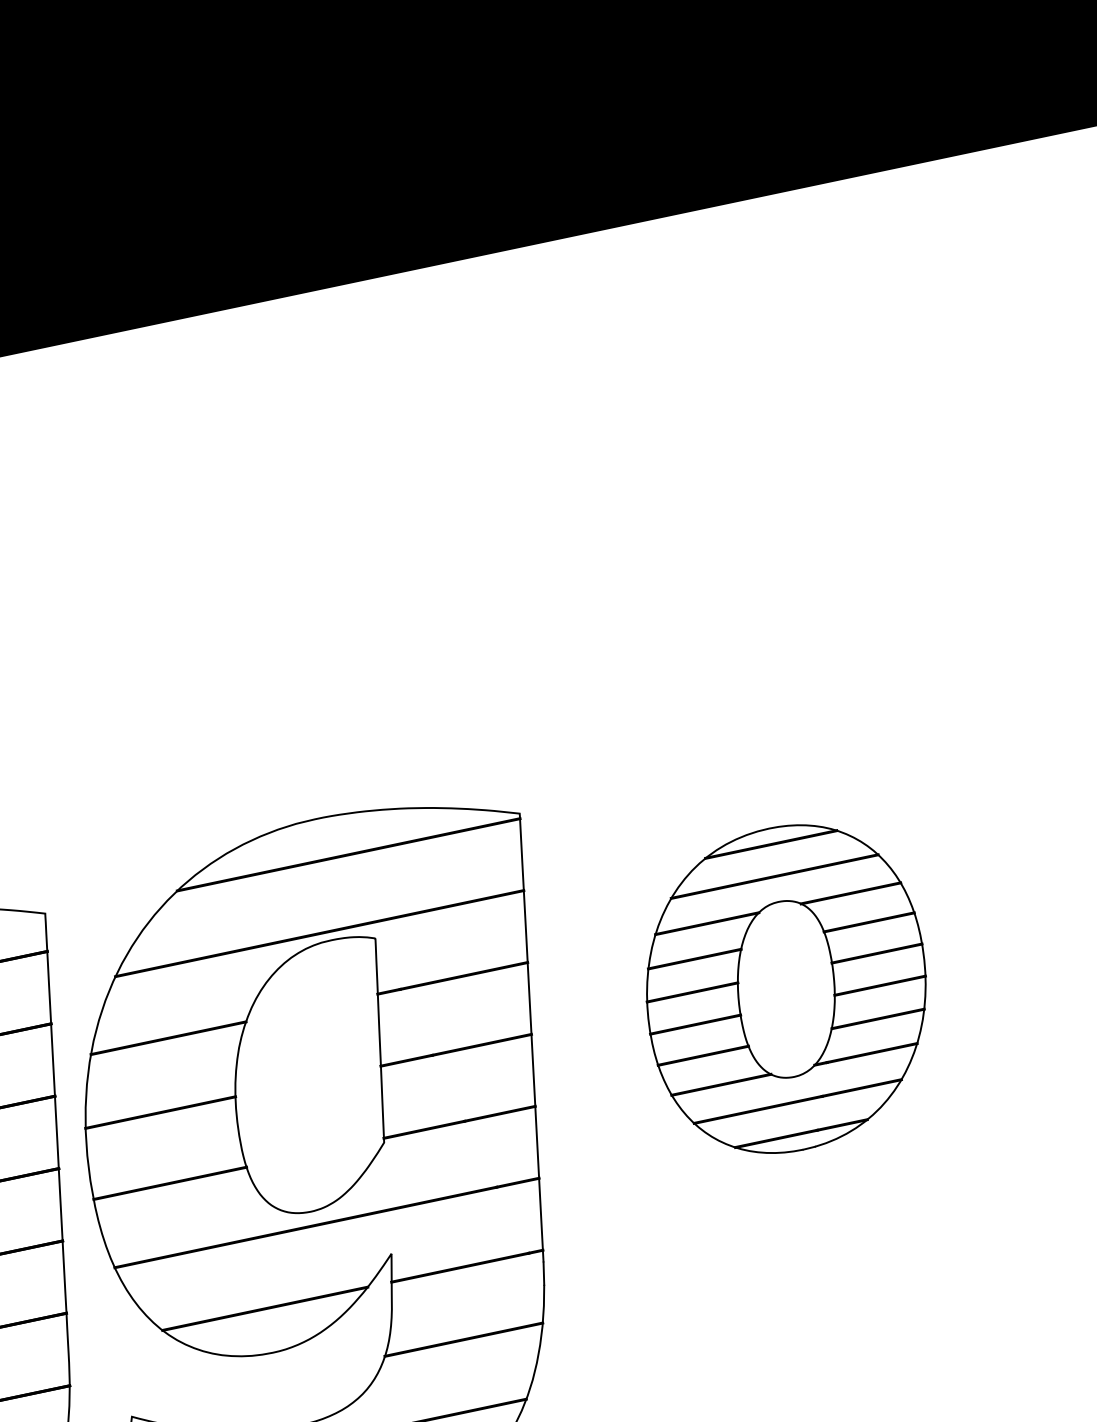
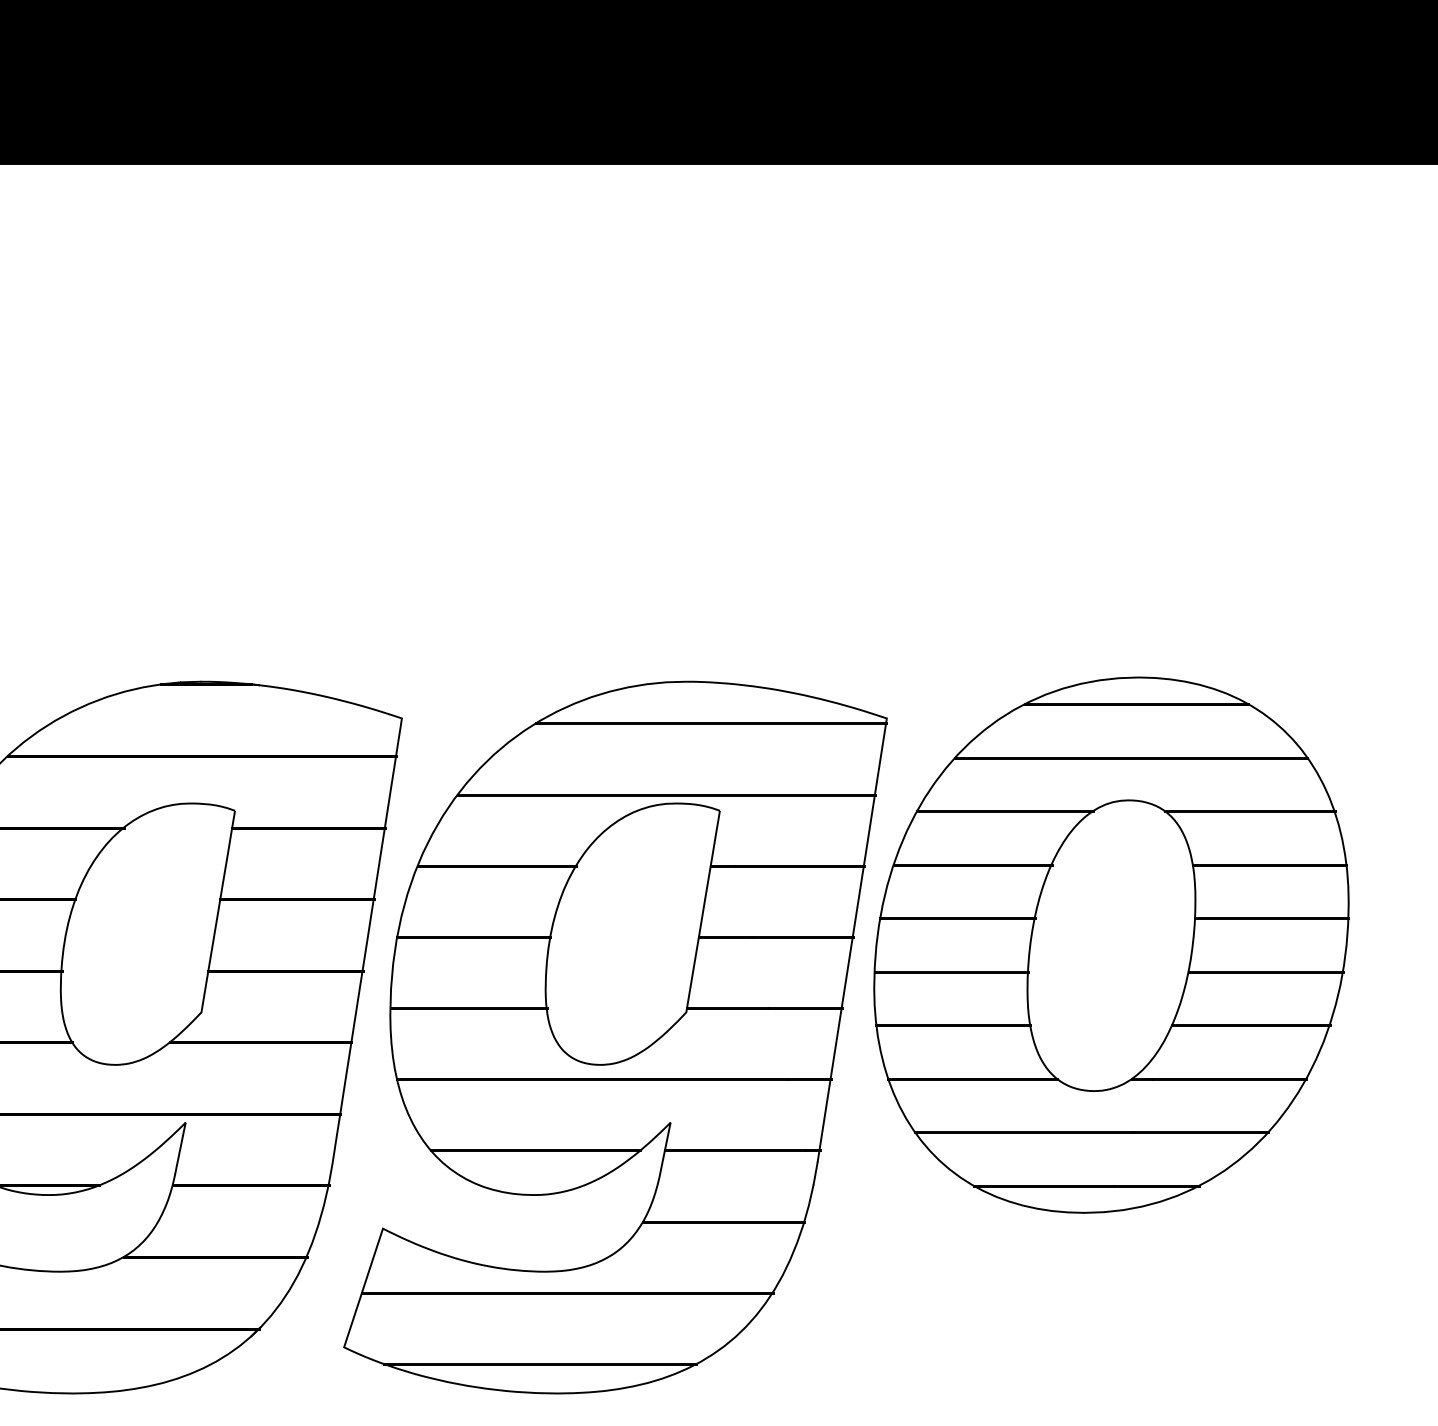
part: (786, 988) -> (1111, 944), size x1.67

